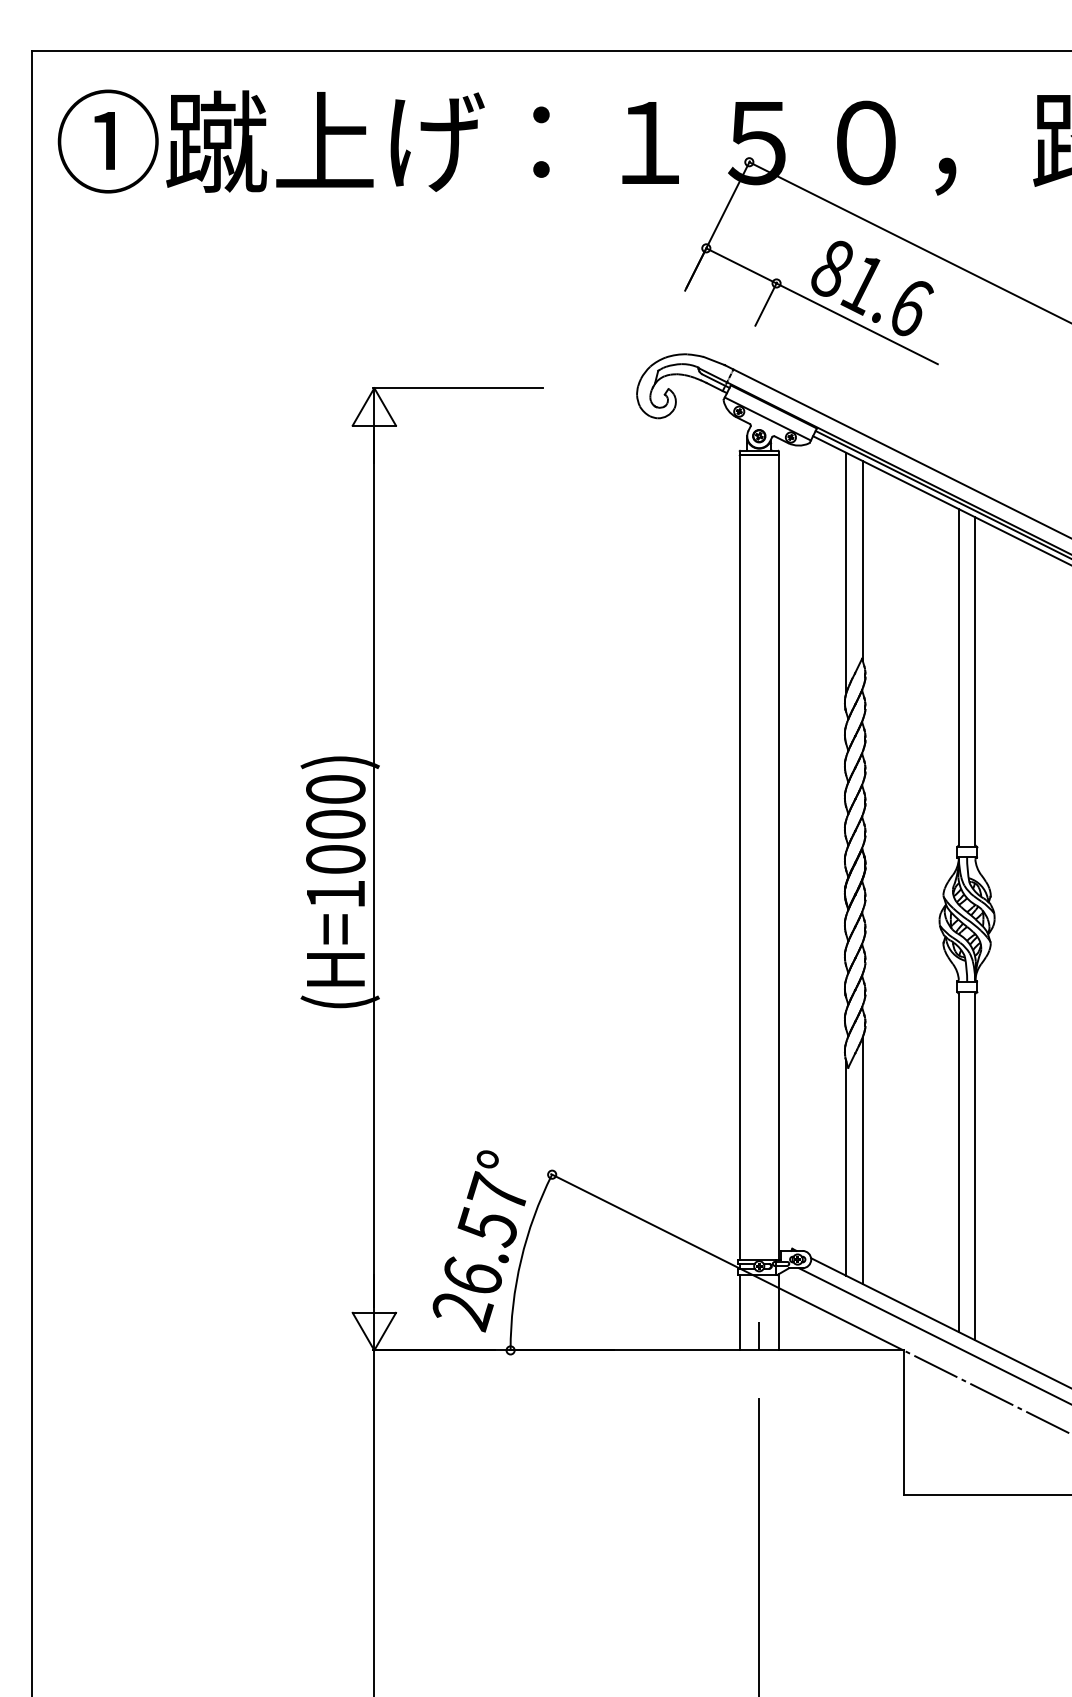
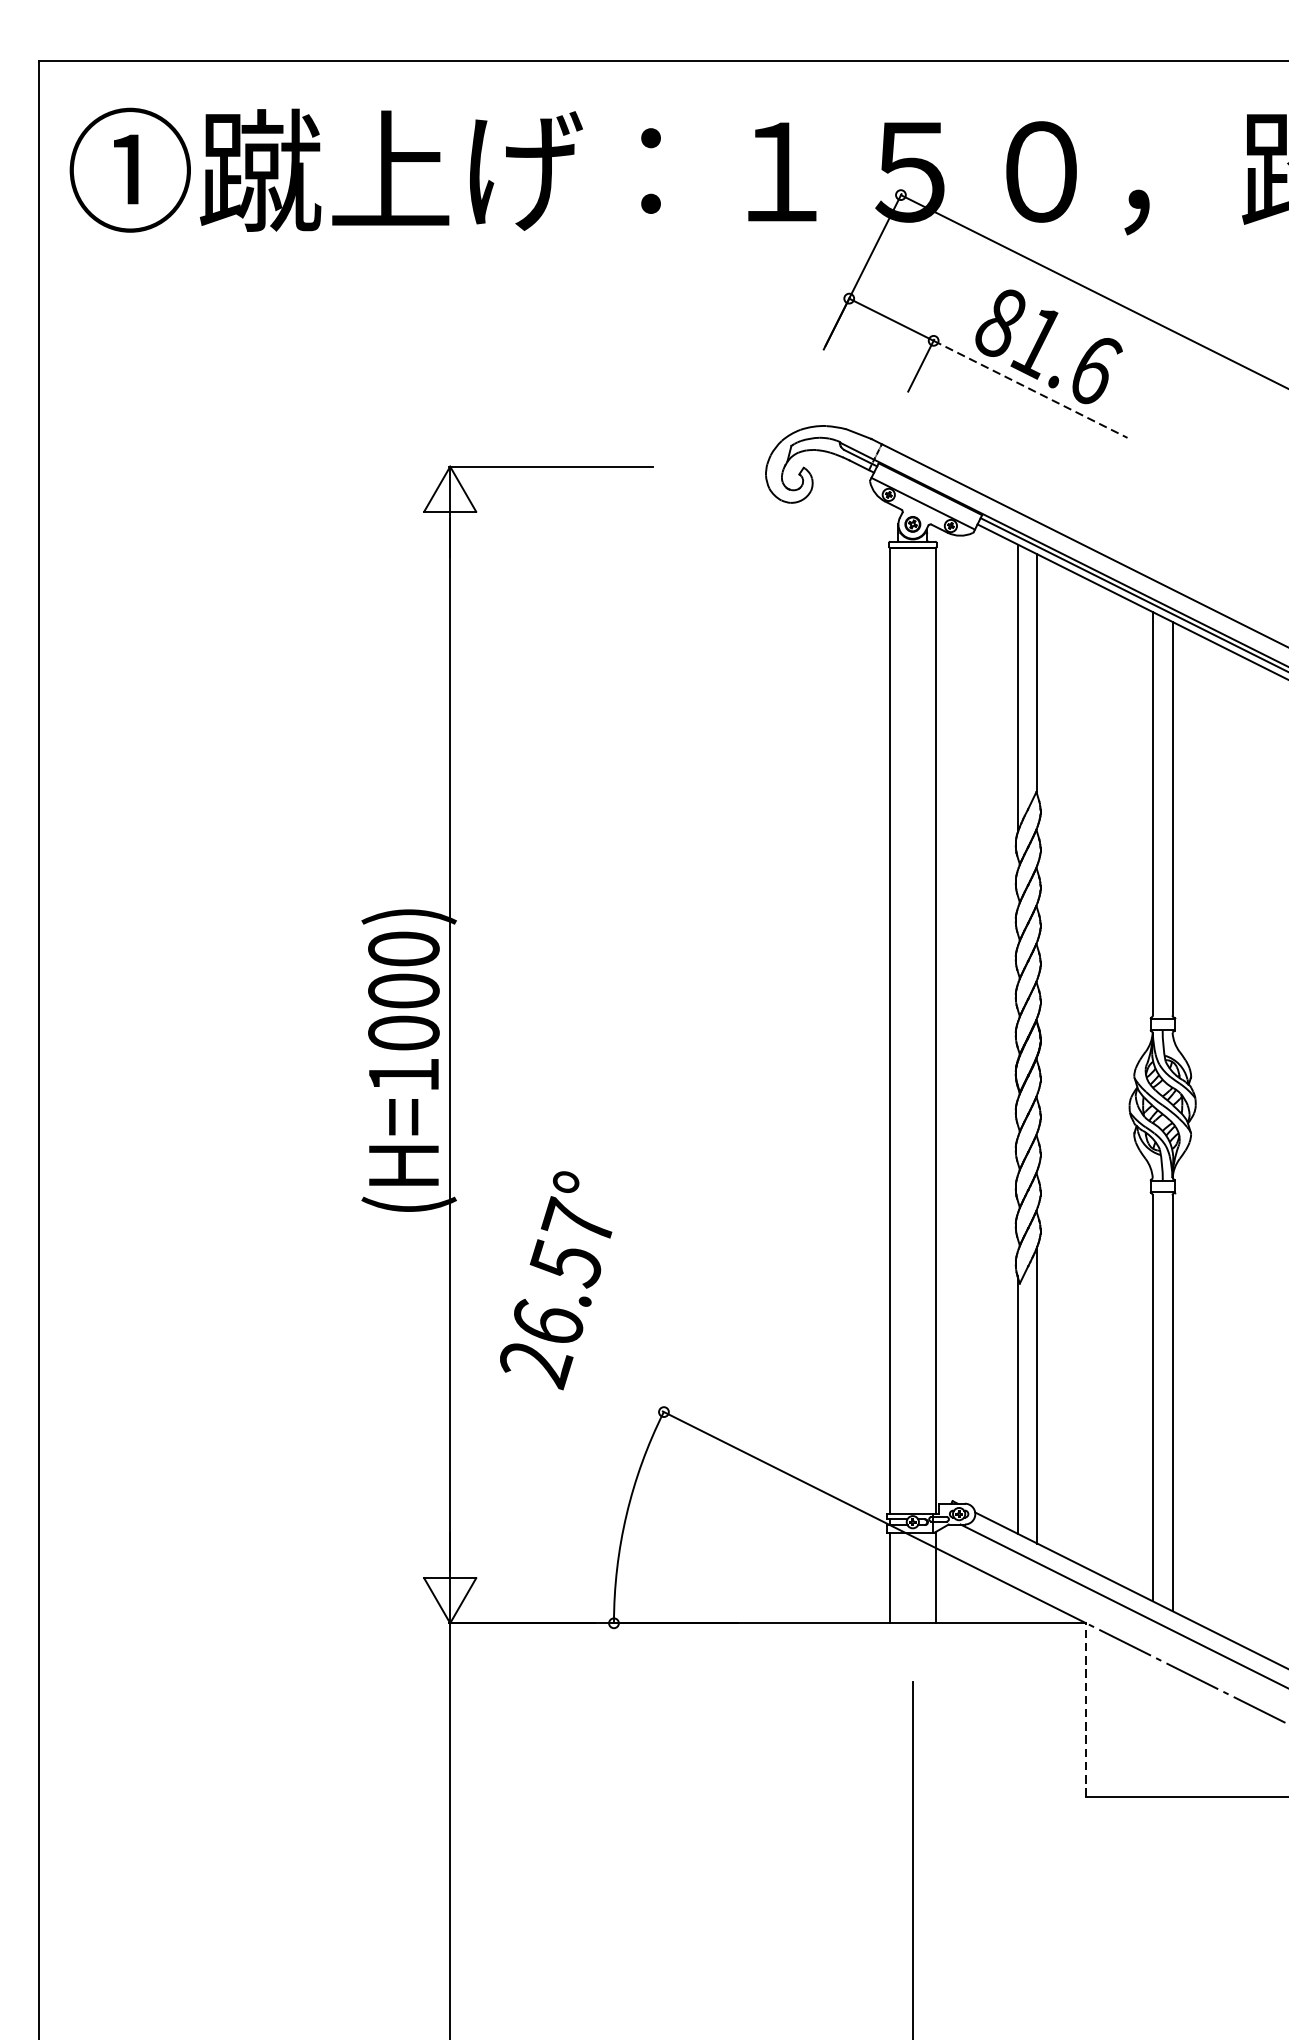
line: (857, 324) -> (1030, 390), solid -> dashed
text: (478, 1241) -> (554, 1280), moved
line: (759, 1335) -> (913, 1605), removed
line: (903, 1422) -> (1086, 1709), solid -> dashed

